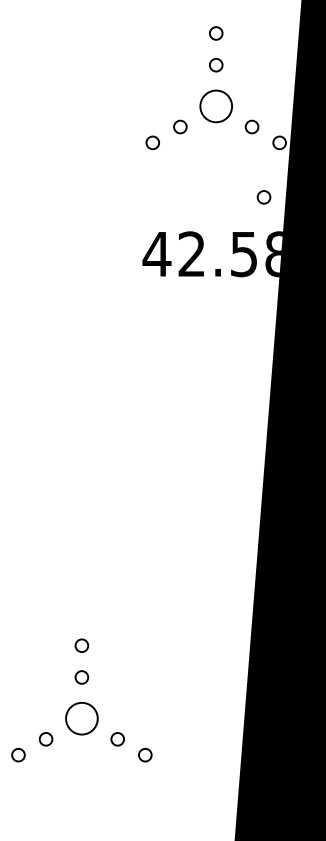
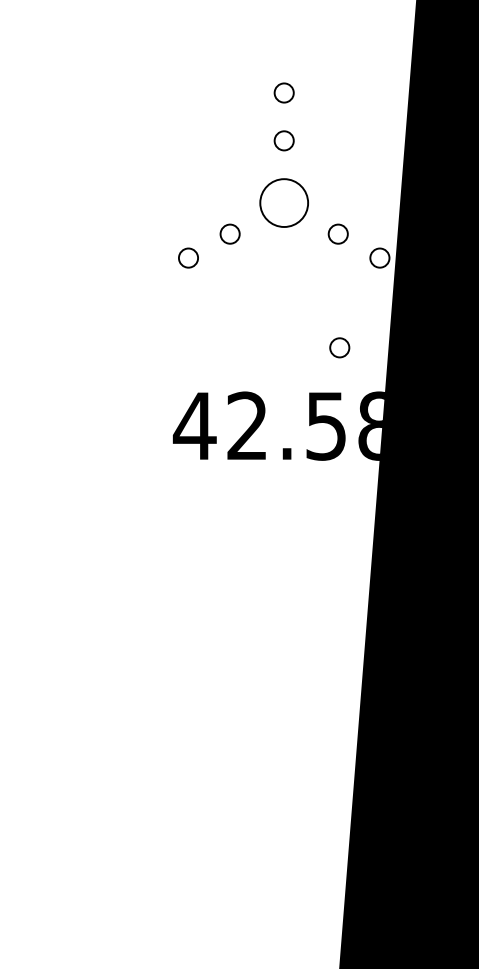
part: (263, 197) -> (338, 348), moved

